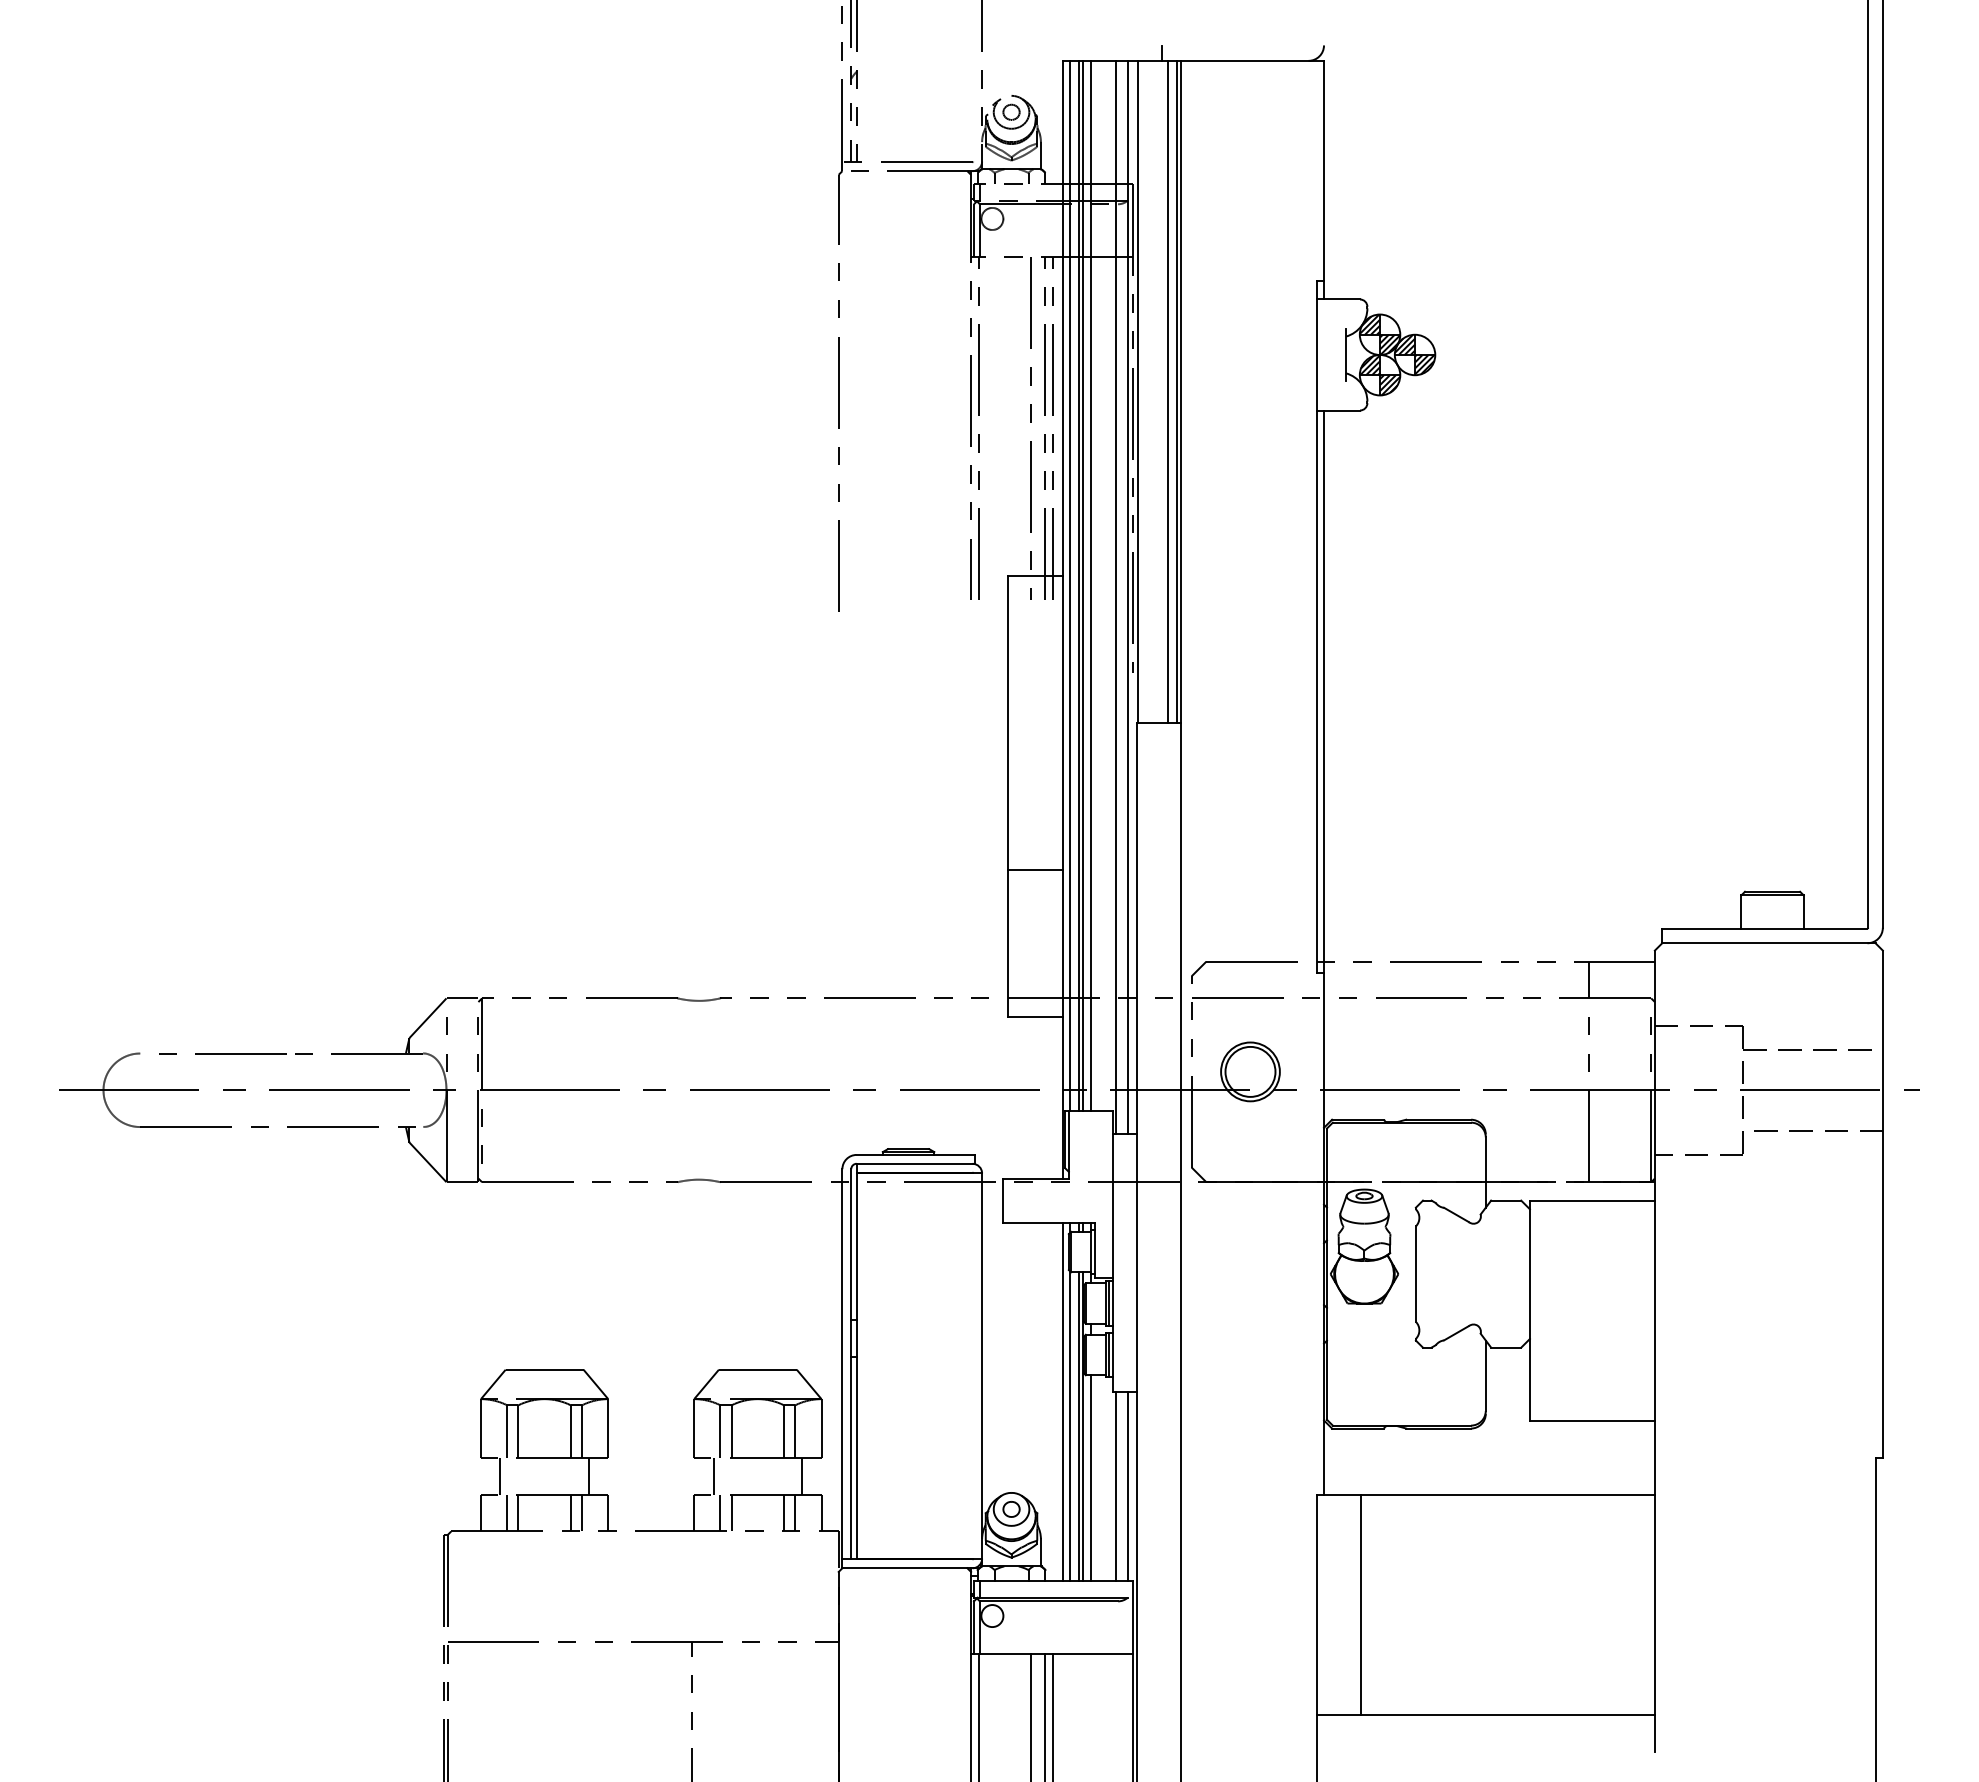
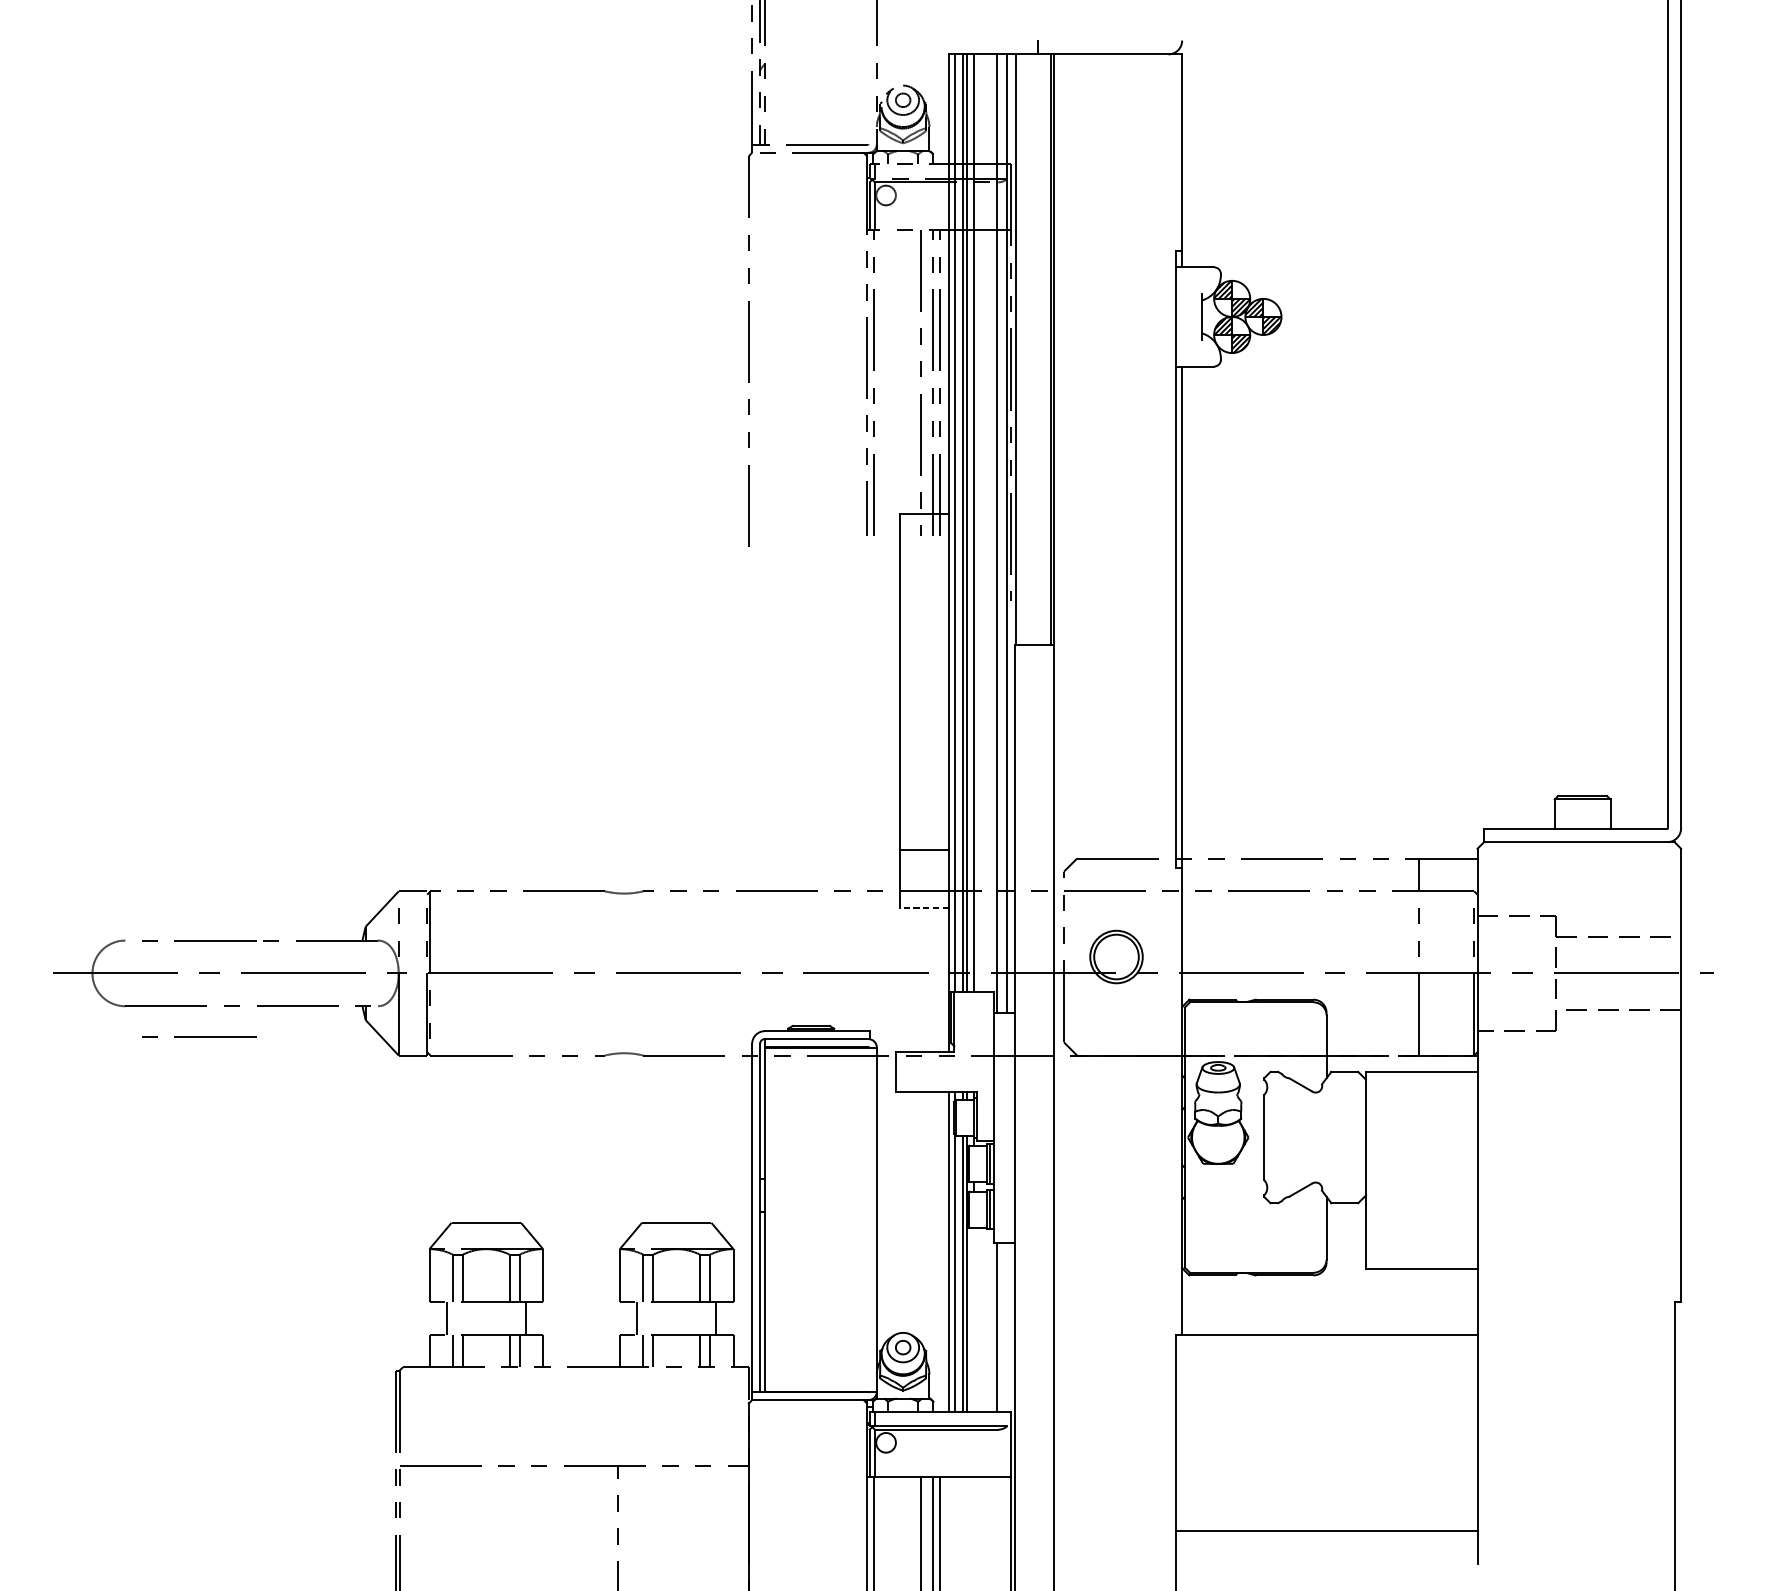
line: (1168, 391) -> (1043, 349), removed
line: (1034, 869) -> (923, 849), moved
line: (1035, 1016) -> (924, 907), solid -> dashed
line: (222, 1161) -> (198, 1037), added
line: (1091, 1478) -> (974, 1320), removed
line: (1127, 1486) -> (1006, 1327), removed
line: (1360, 1604) -> (1214, 1432), removed

